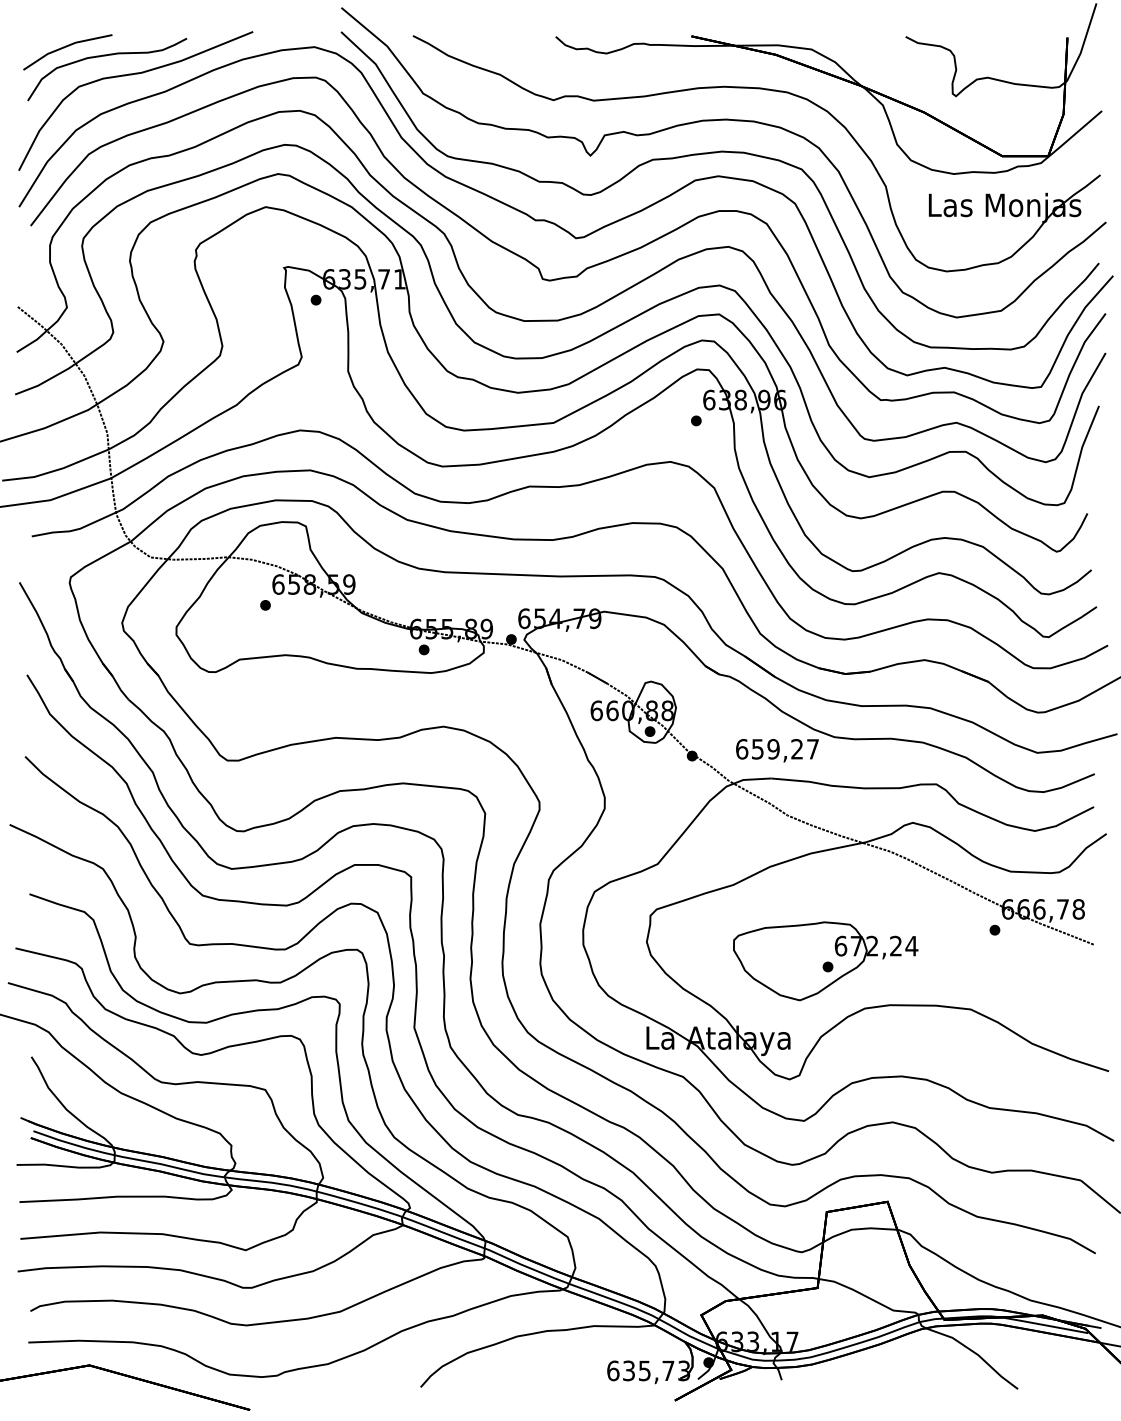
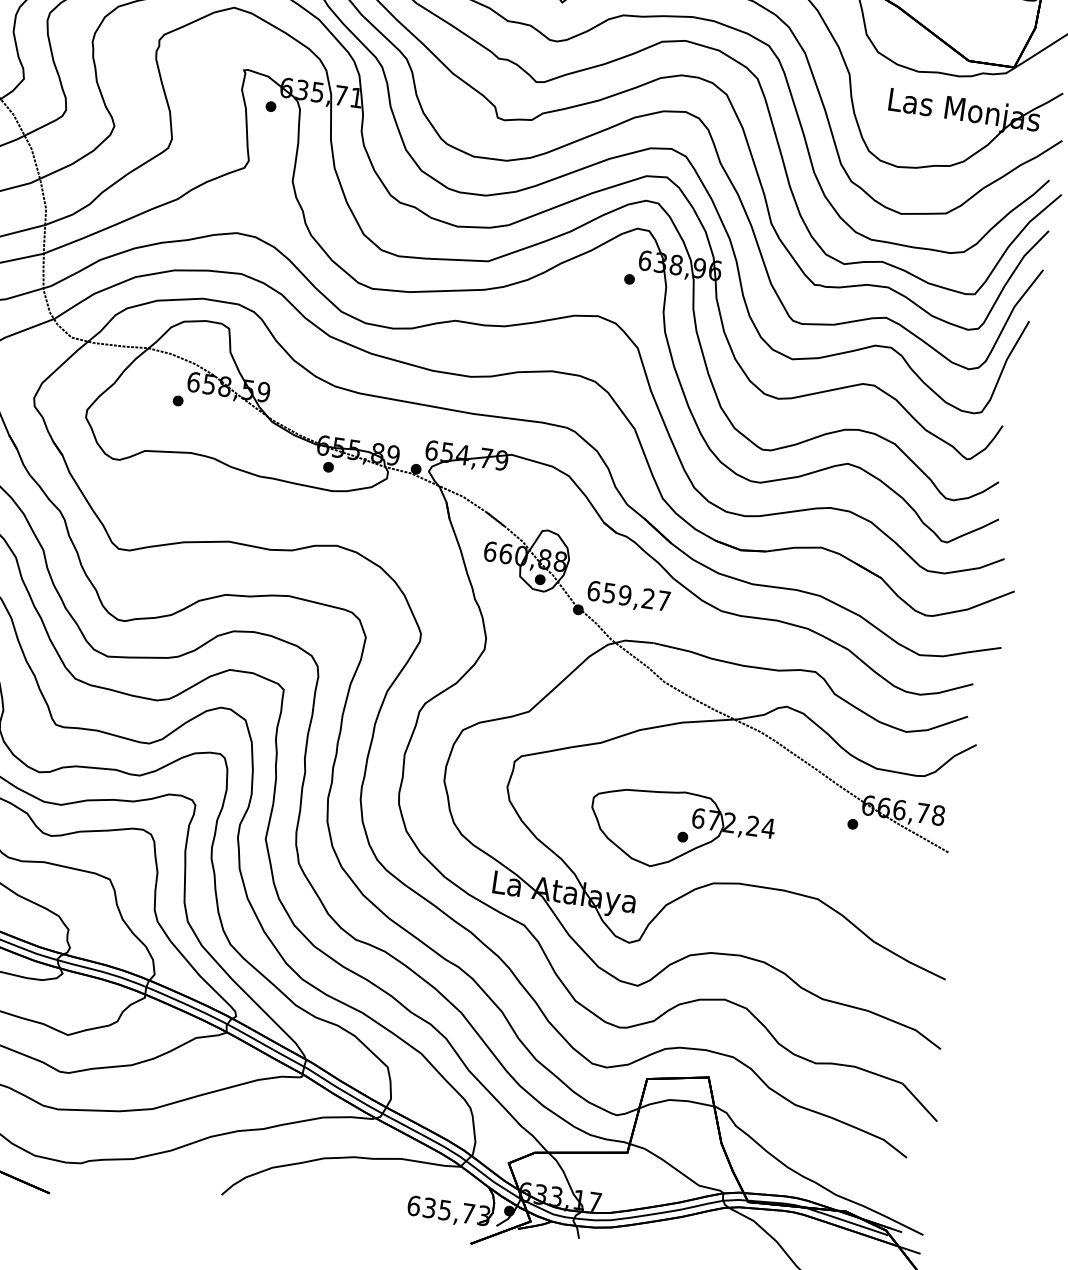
text: (777, 750) -> (628, 597), moved

